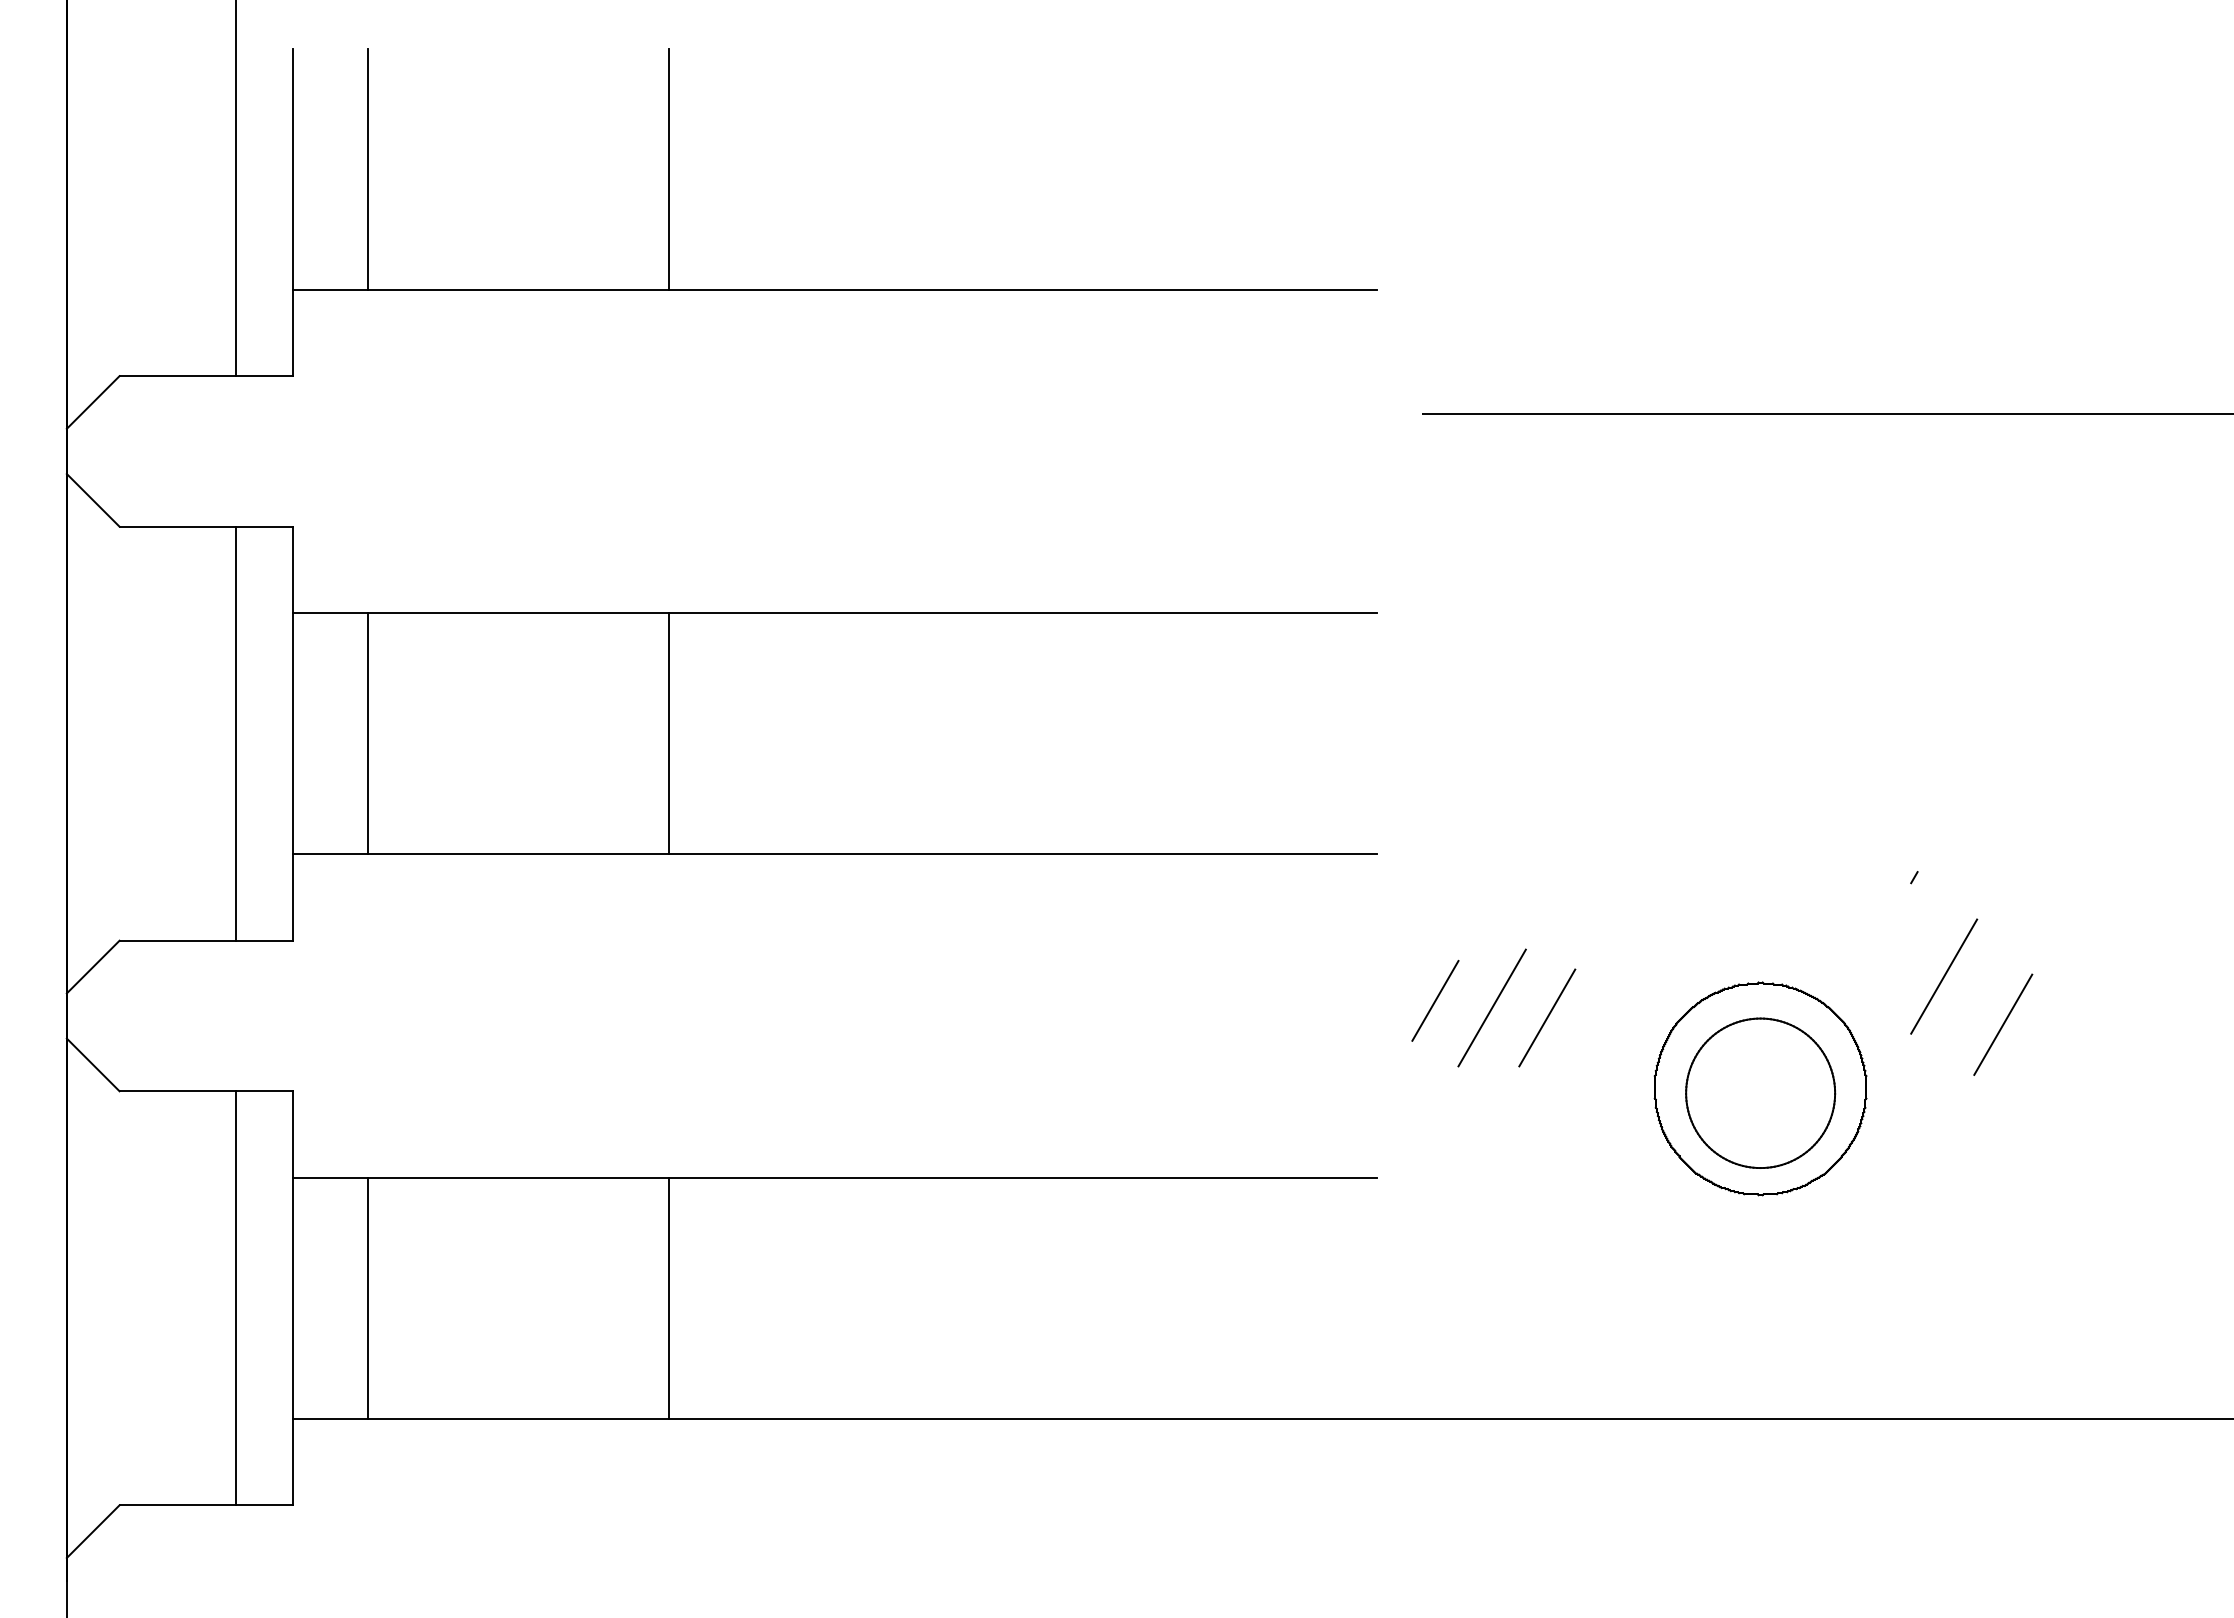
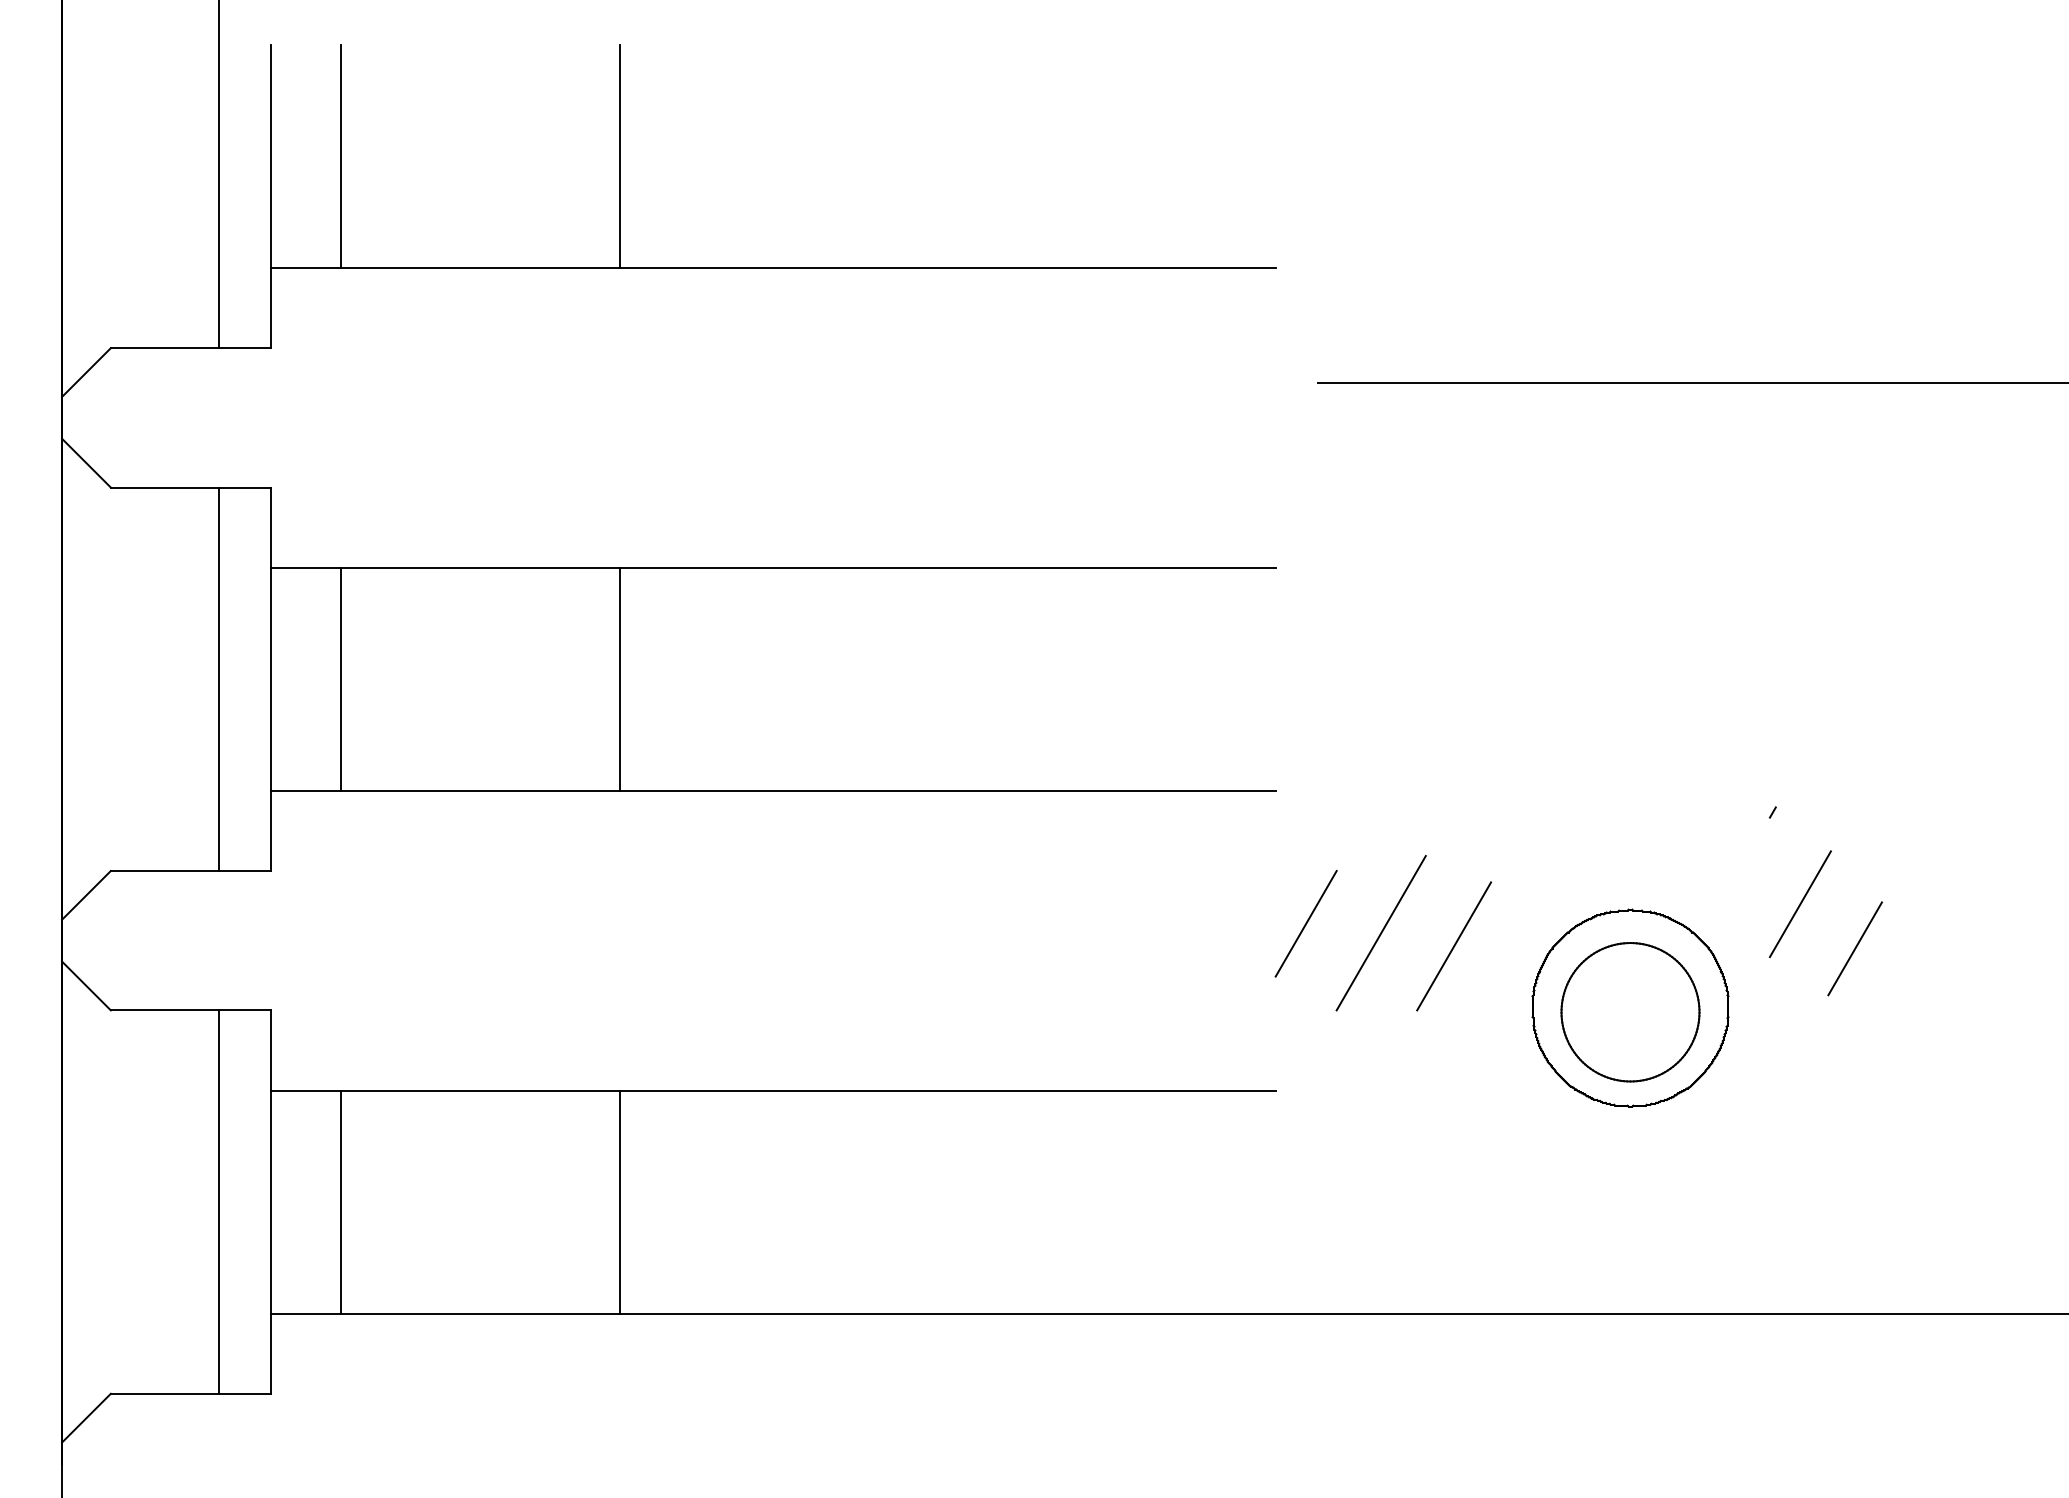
part: (1493, 1008) -> (1383, 933), size x1.43

